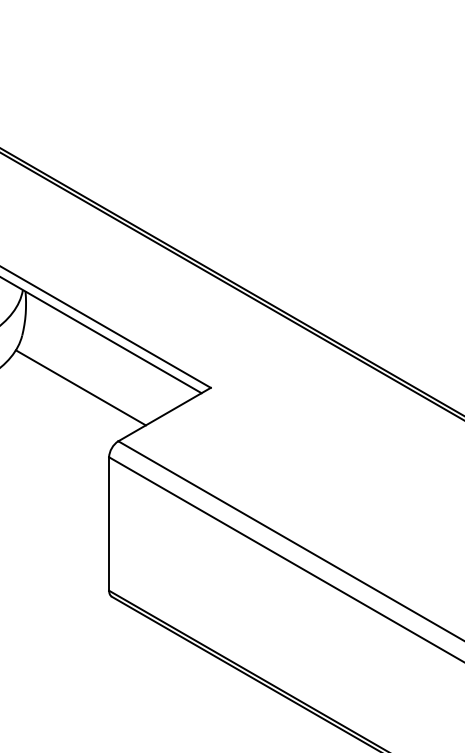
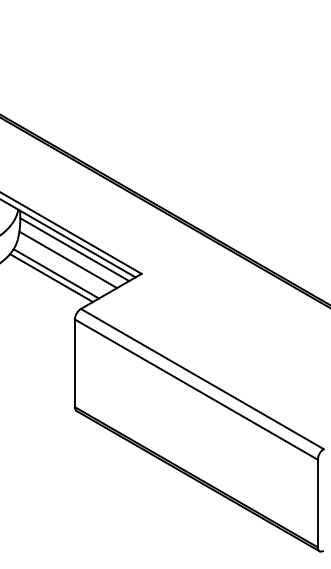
line: (108, 350) -> (74, 249), added
line: (99, 365) -> (68, 259), added
line: (73, 394) -> (51, 278), added

